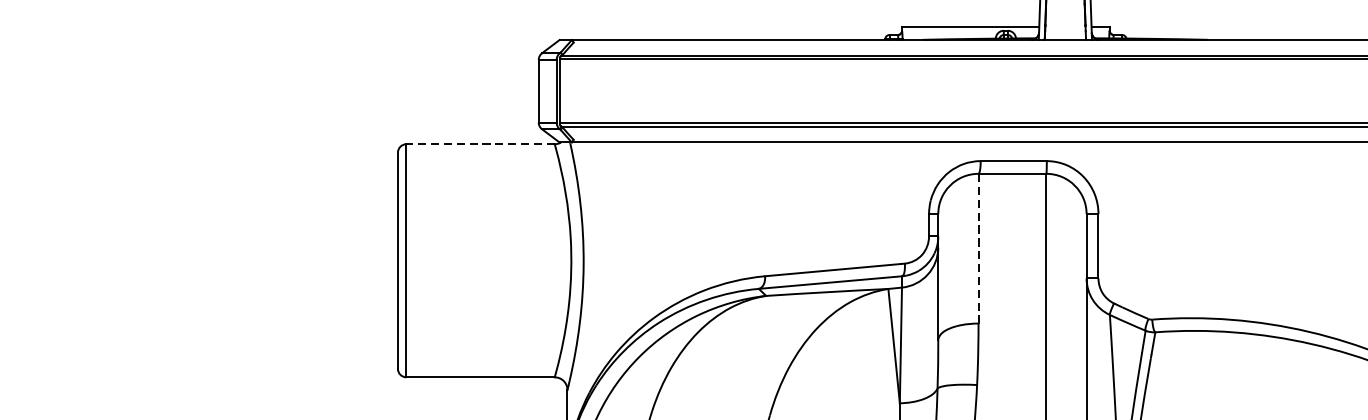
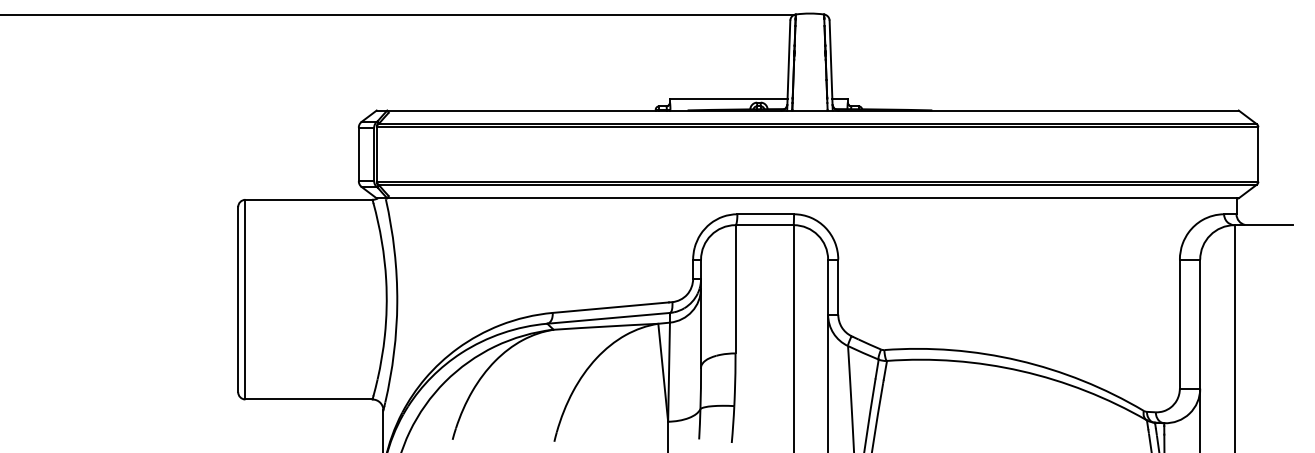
line: (480, 143) -> (308, 199), dashed -> solid
line: (978, 247) -> (735, 288), dashed -> solid

